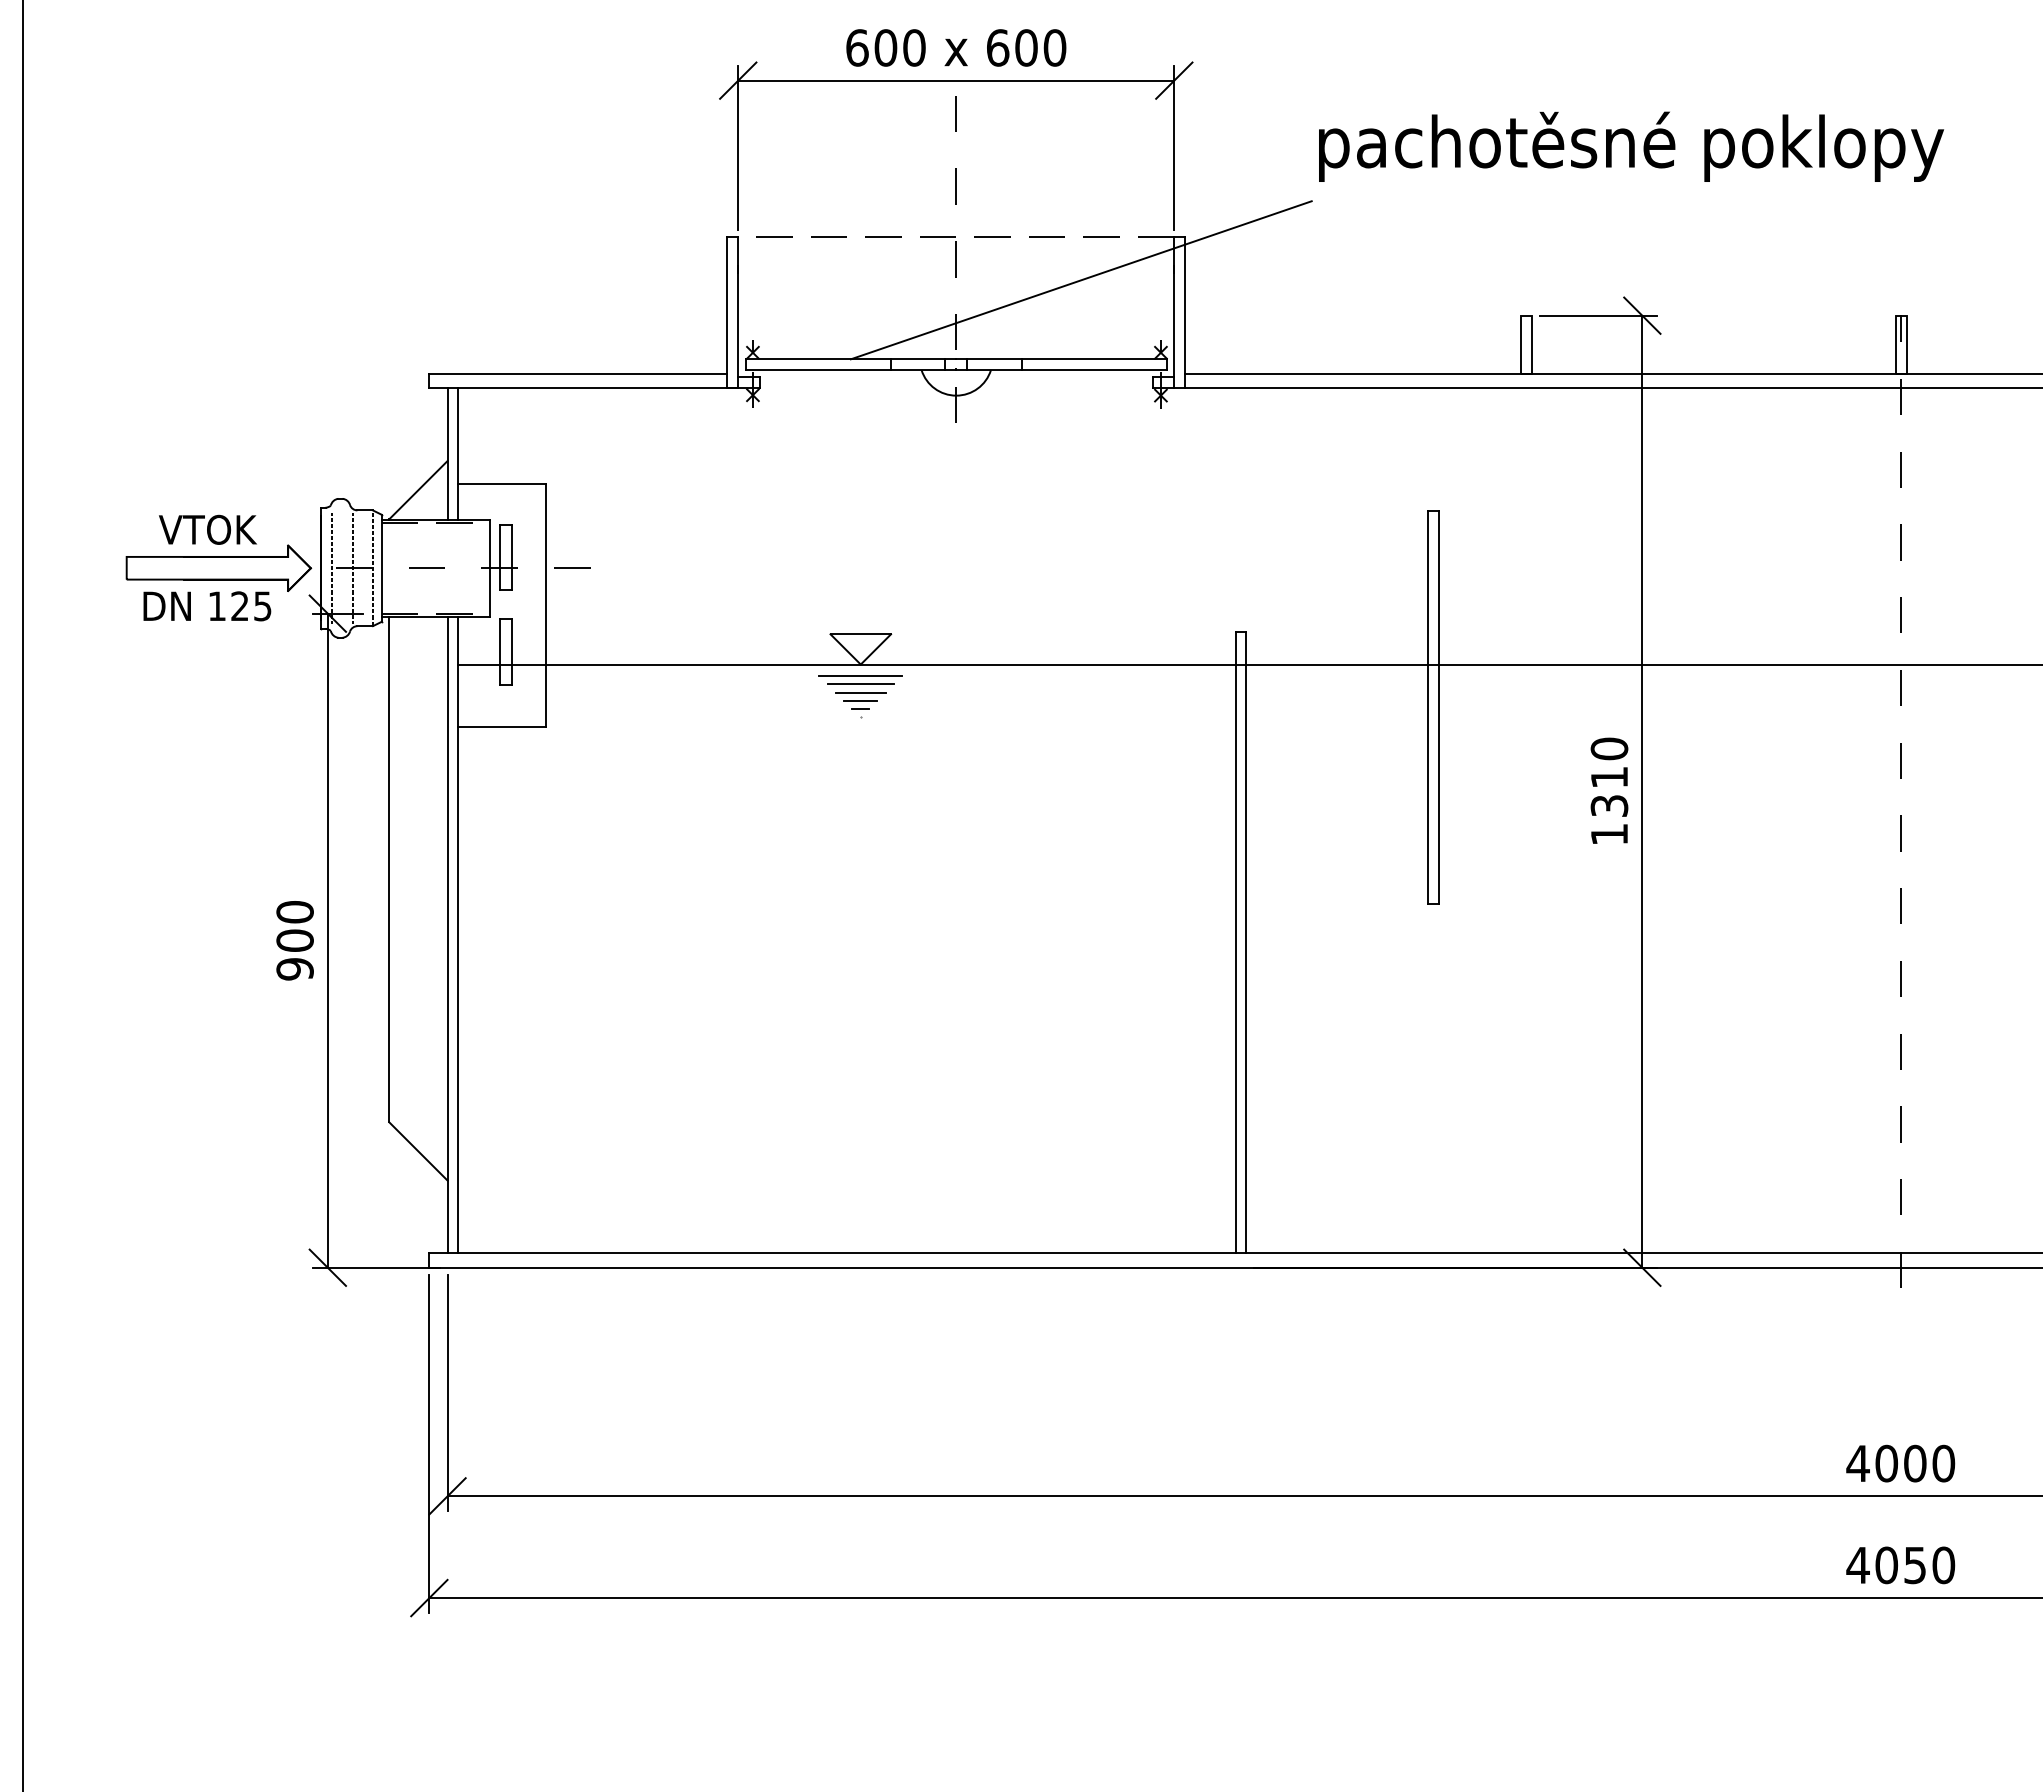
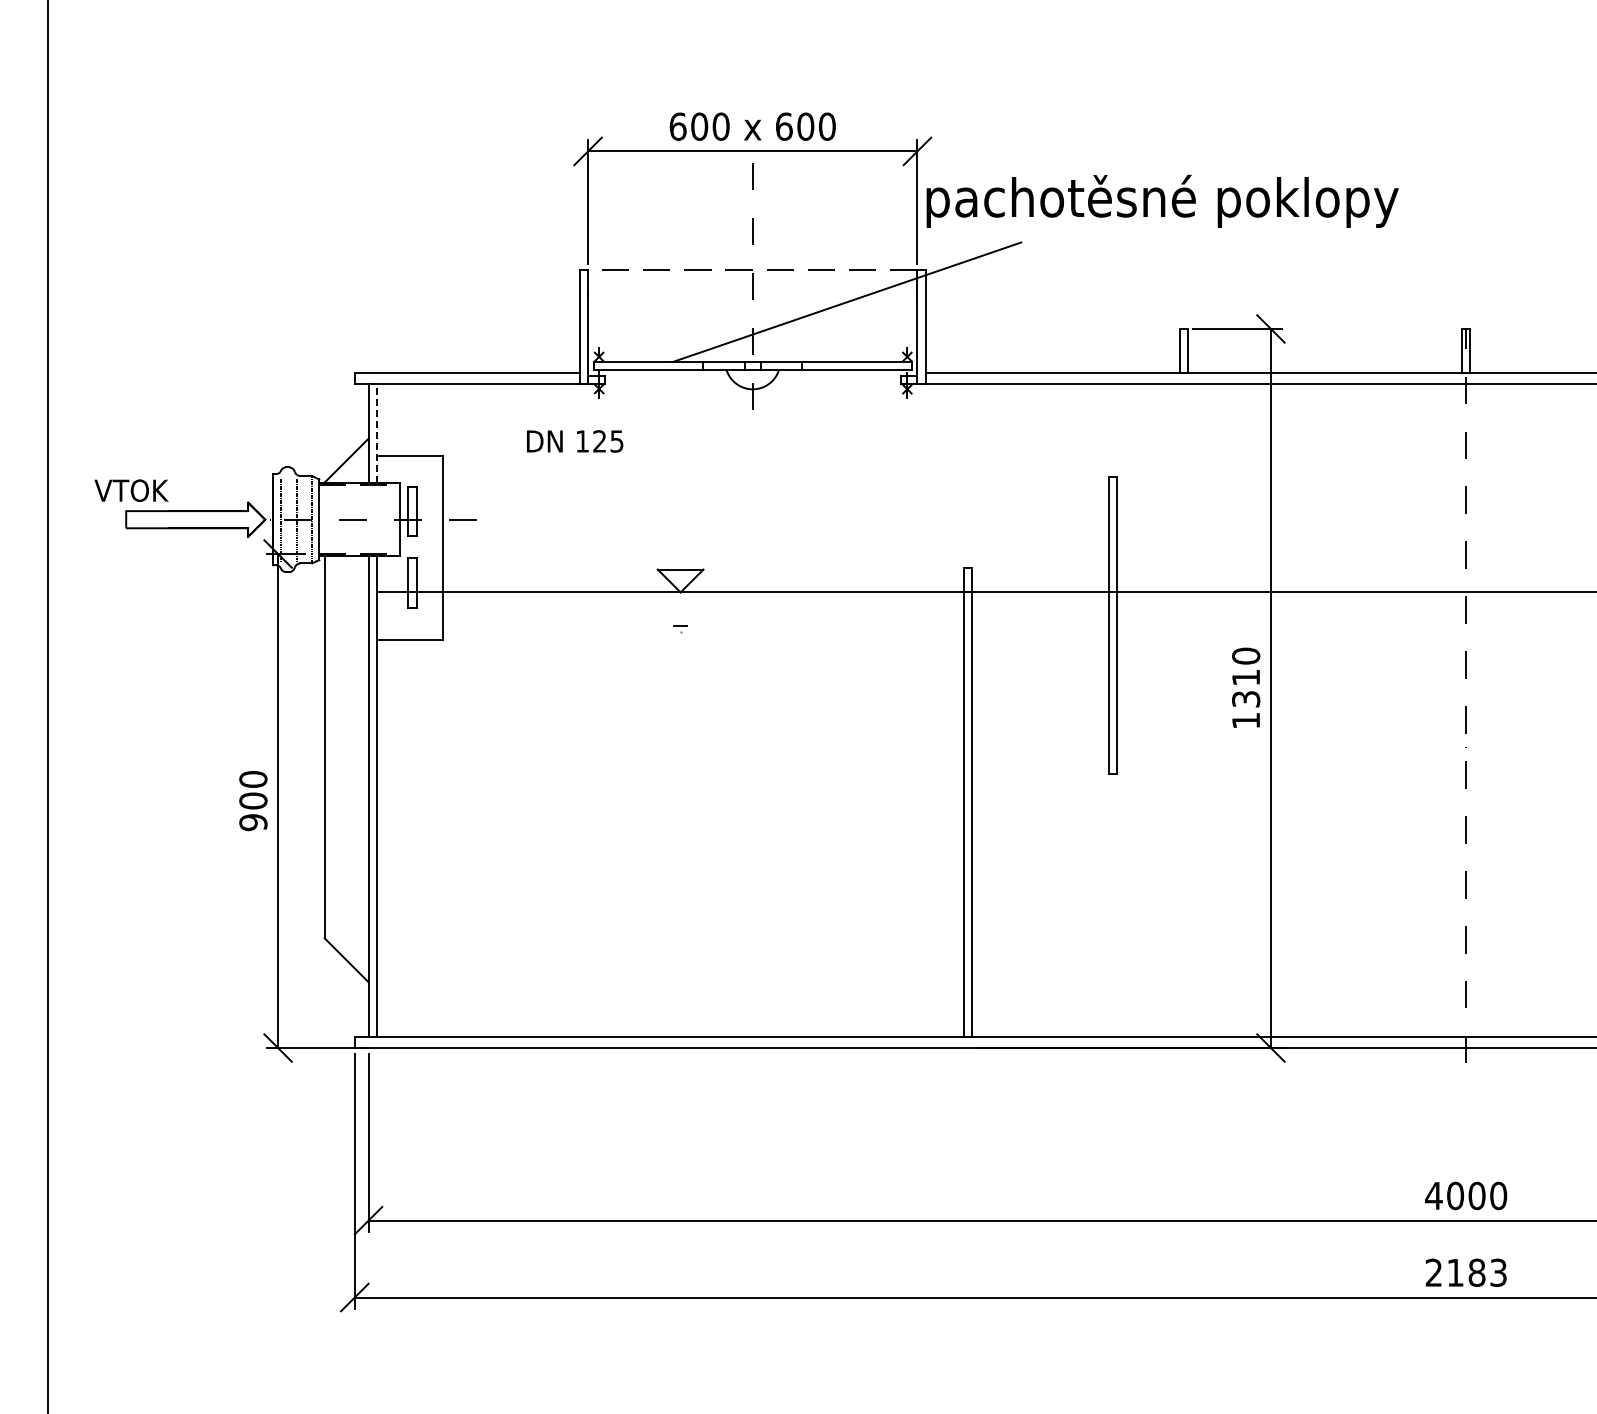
text: (1631, 145) -> (1162, 200), moved
line: (458, 454) -> (376, 433), solid -> dashed
text: (207, 529) -> (131, 490), moved
text: (207, 606) -> (575, 441), moved
line: (860, 676) -> (680, 601), removed
line: (860, 684) -> (680, 607), removed
line: (860, 692) -> (680, 613), removed
line: (860, 700) -> (680, 619), removed
text: (1901, 1564) -> (1466, 1272), 4050 -> 2183

